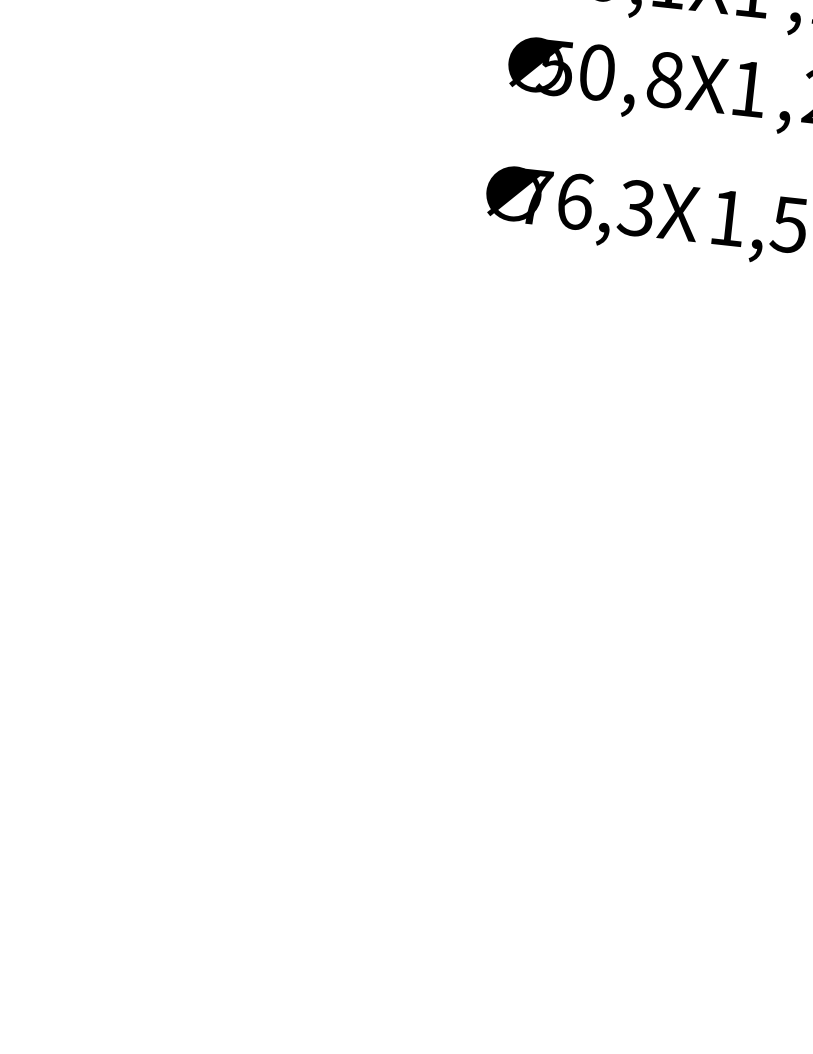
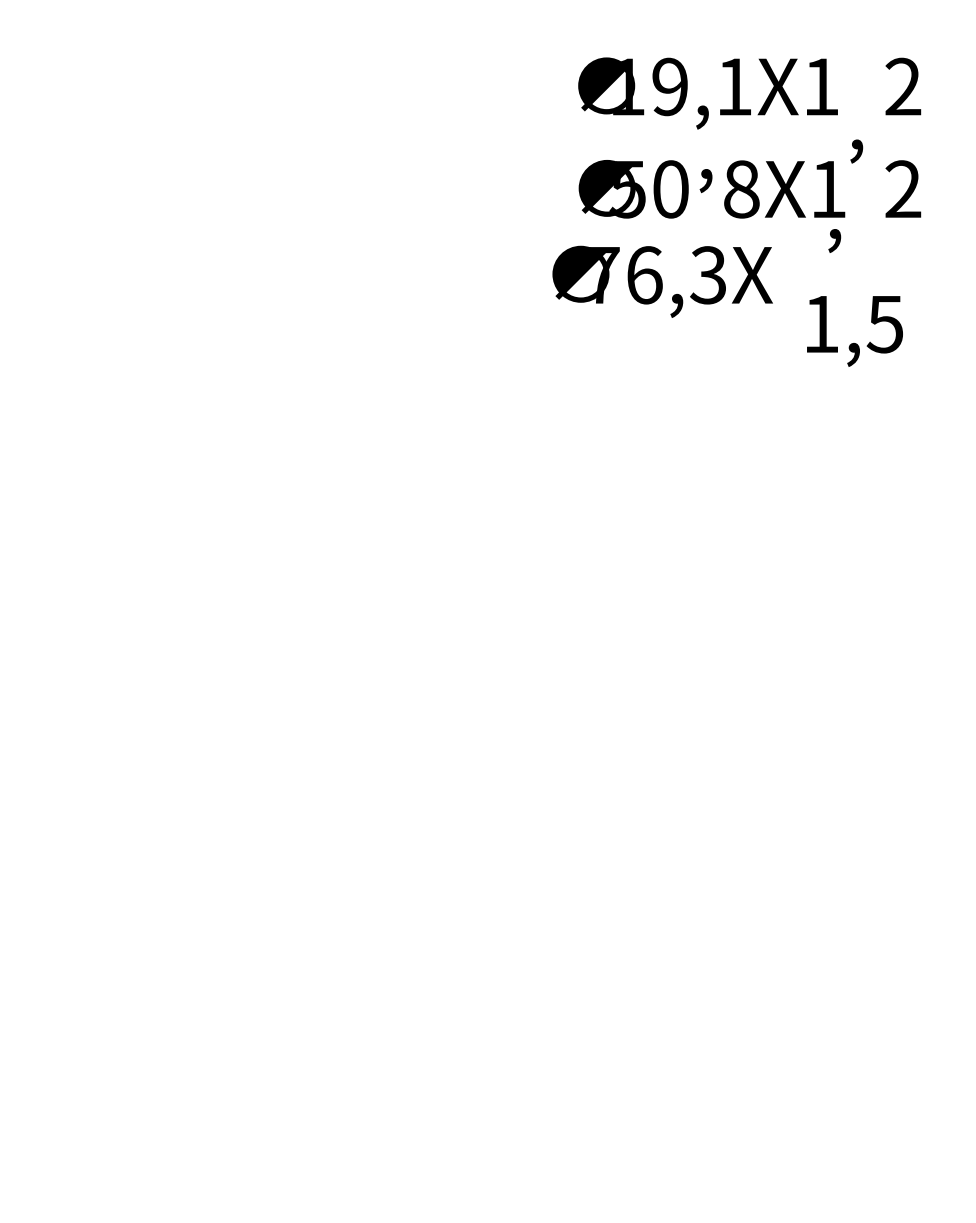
text: (793, 23) -> (856, 151), moved
text: (627, 106) -> (705, 181), moved
text: (783, 122) -> (834, 240), moved
text: (591, 209) -> (662, 281), moved

